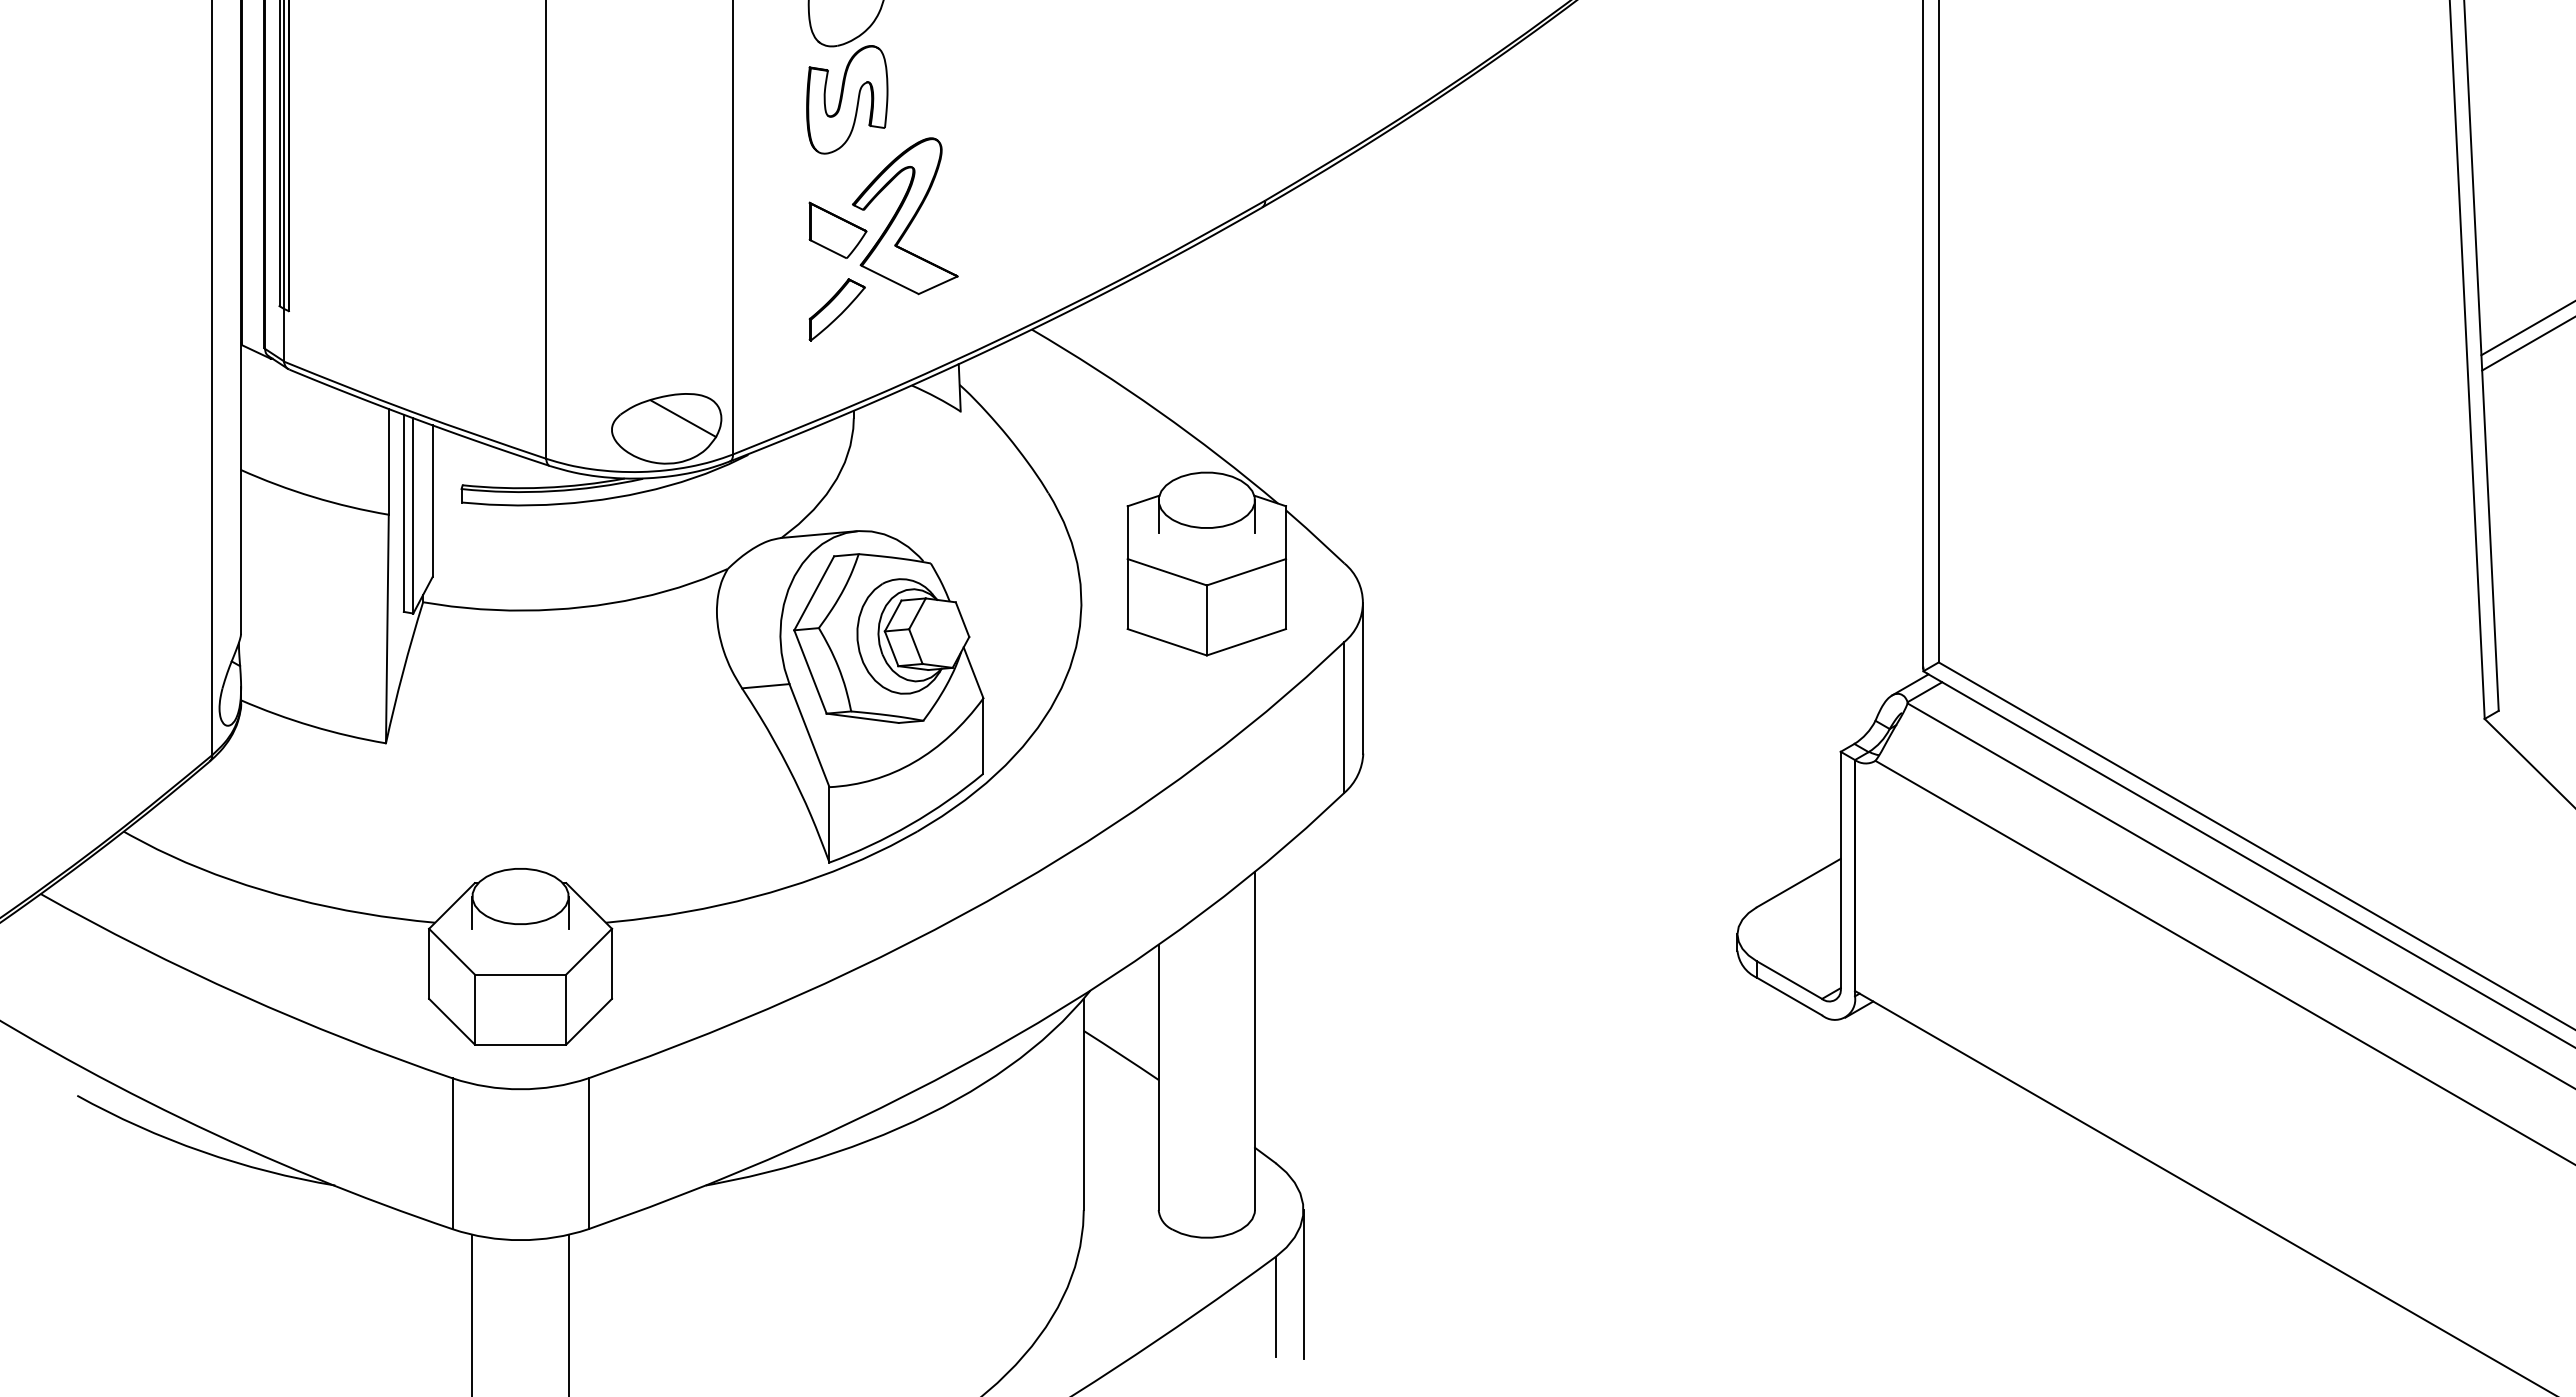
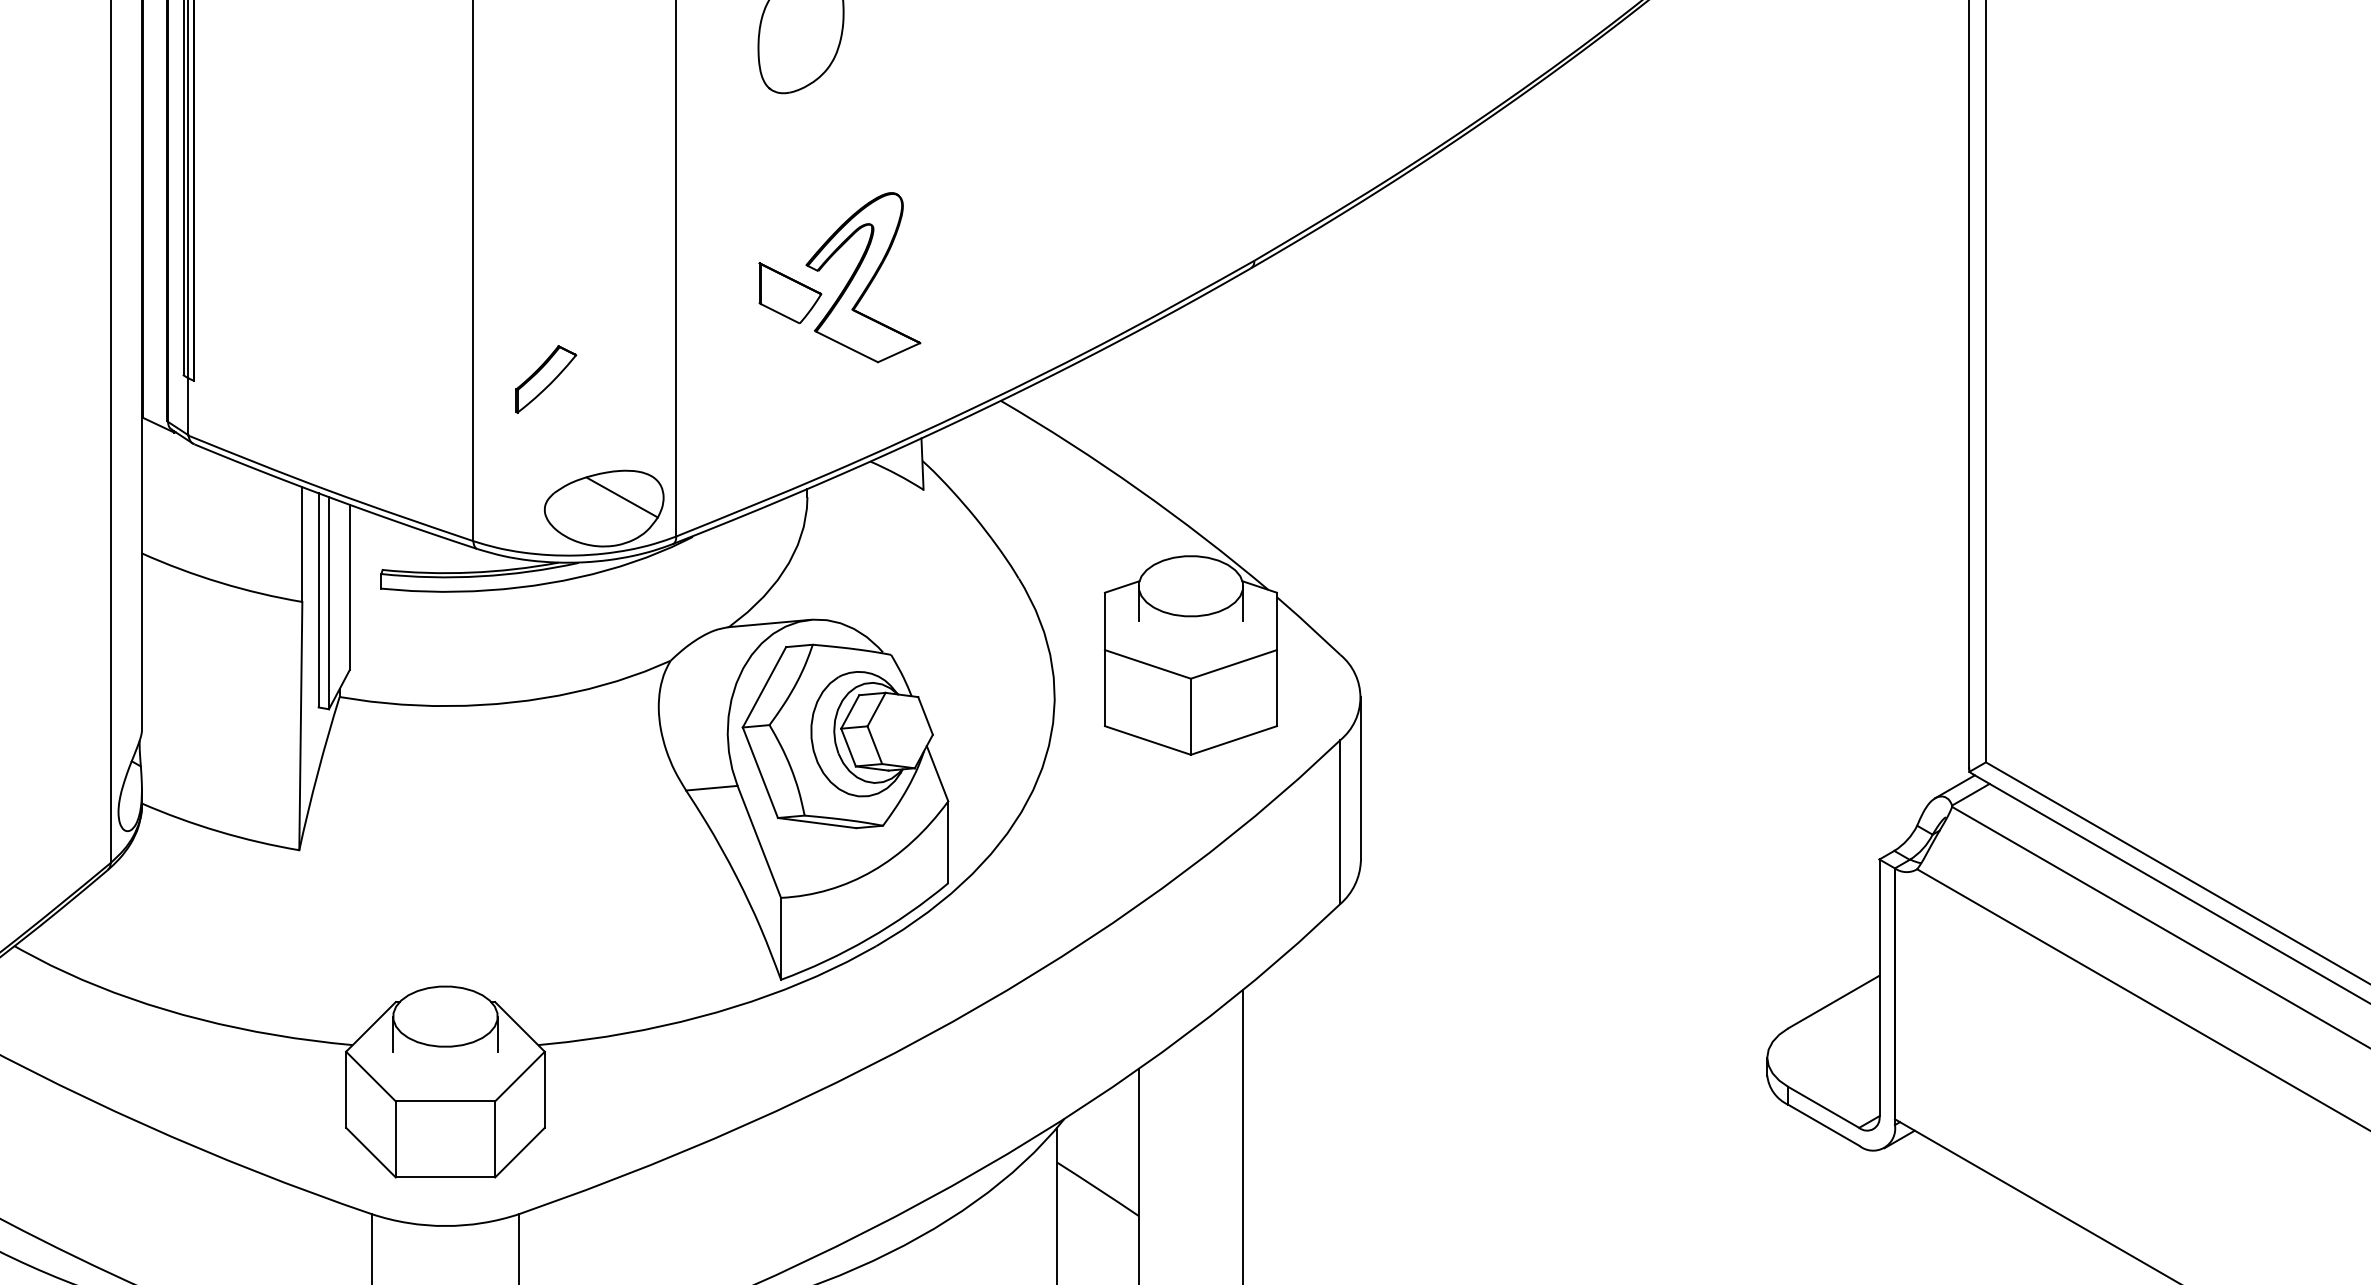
part: (847, 99) -> (800, 150), removed
part: (836, 309) -> (545, 379), moved

